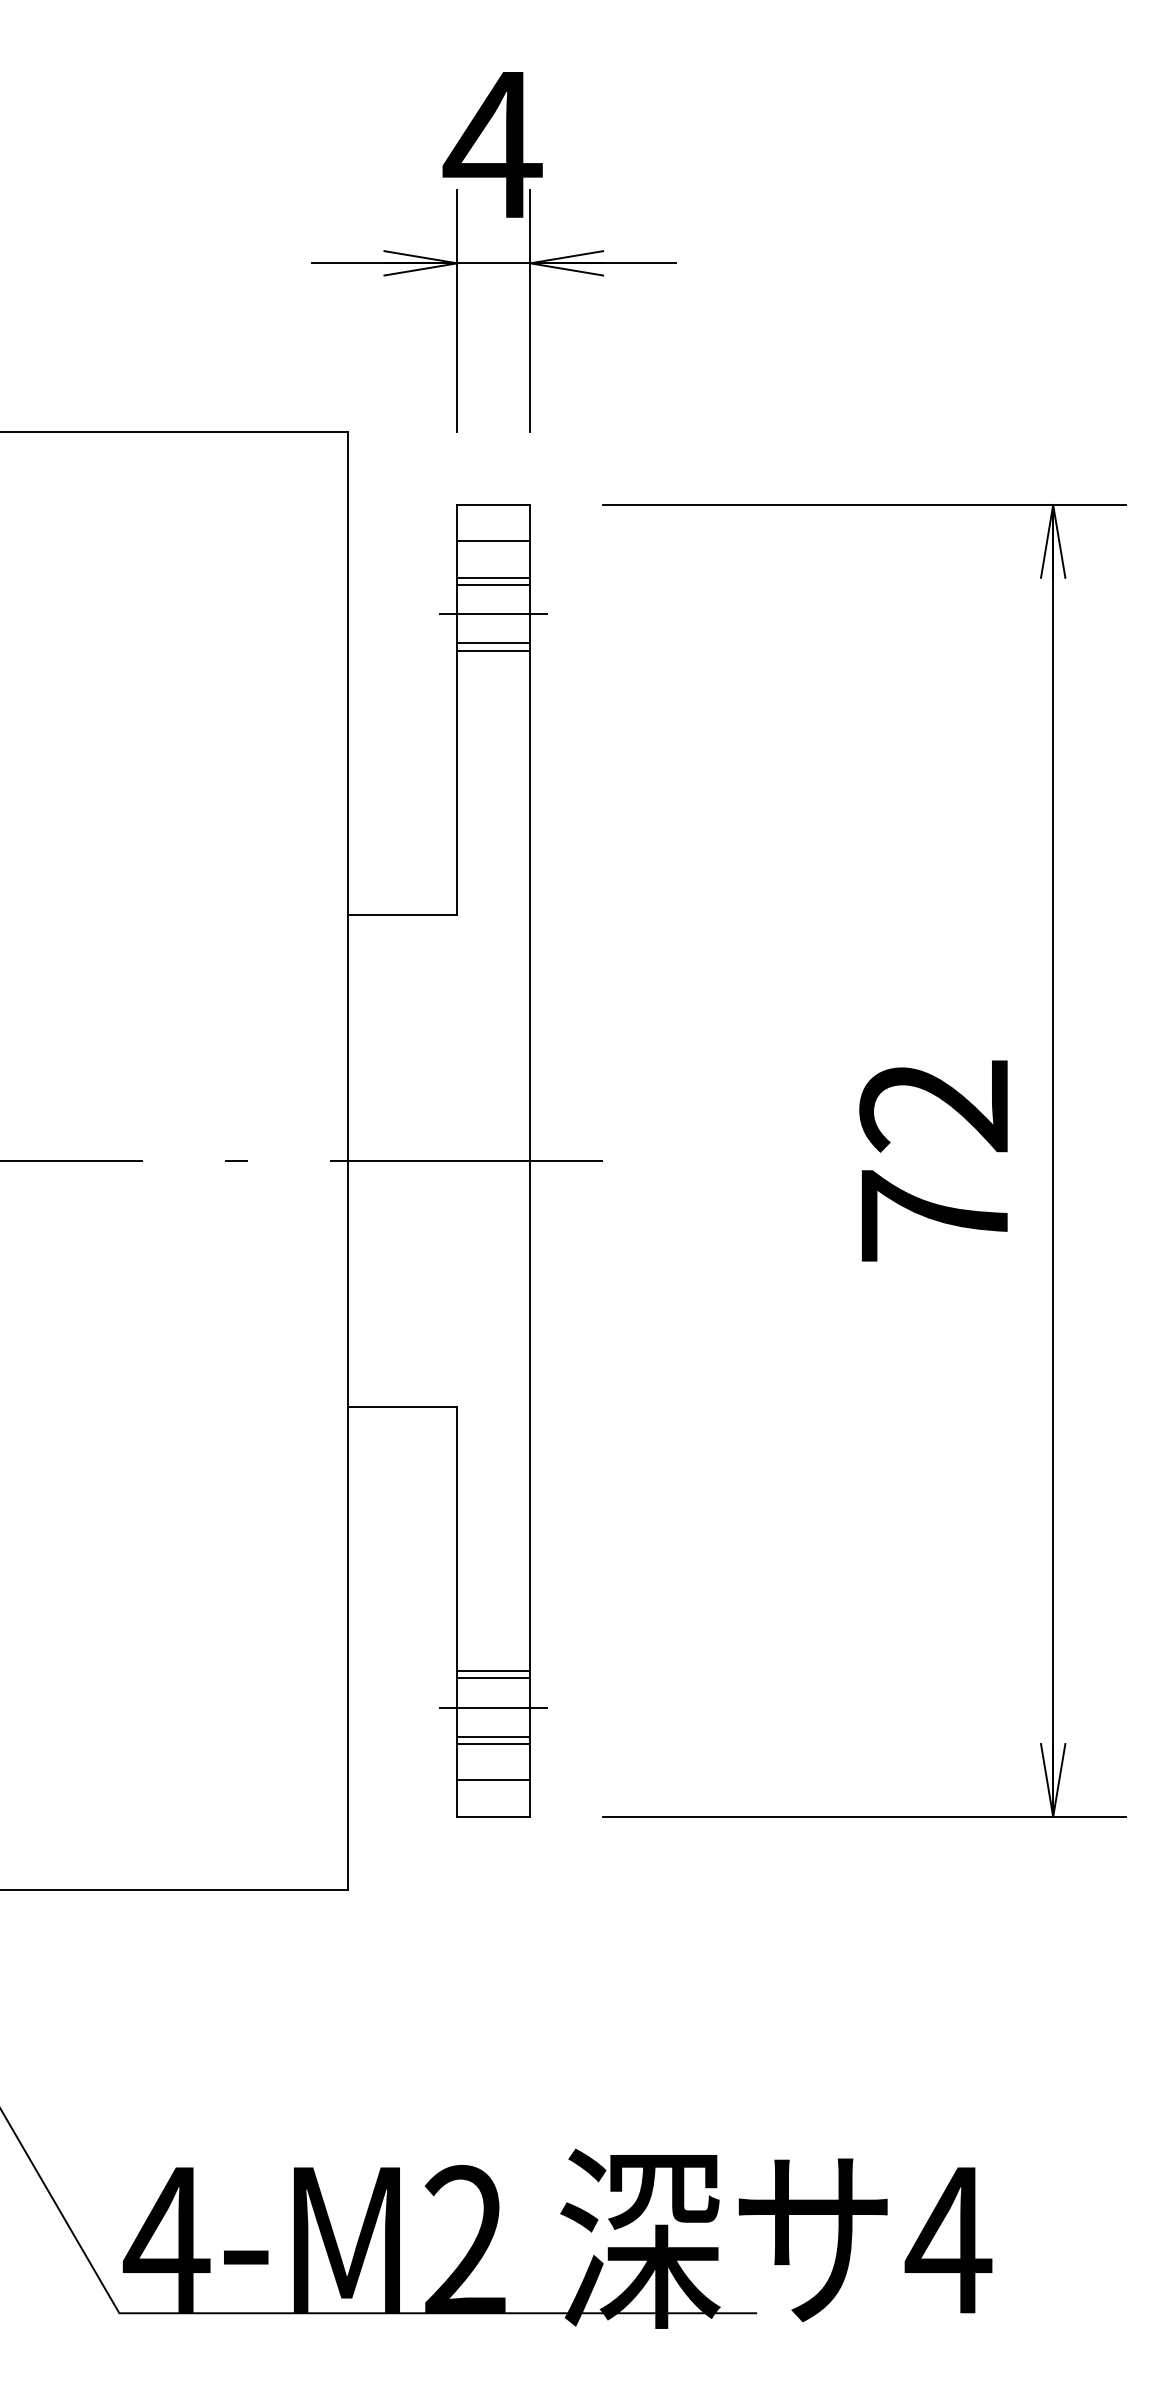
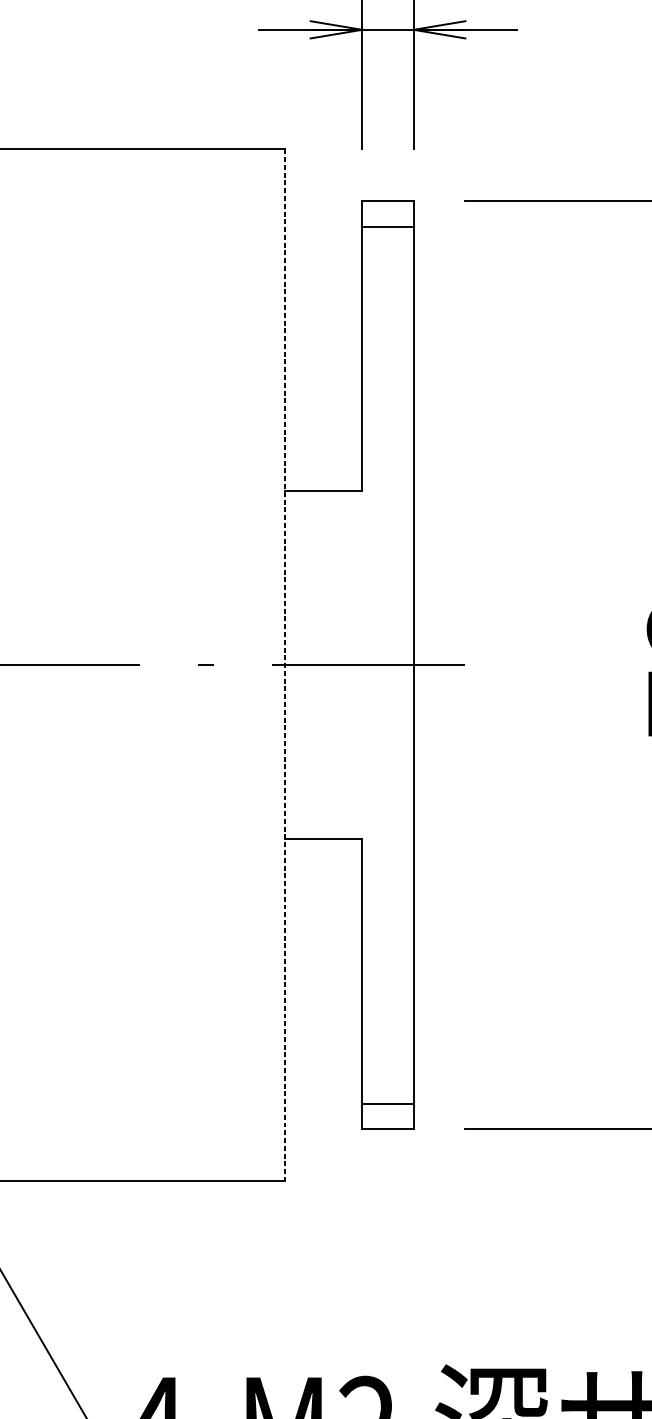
line: (493, 577) -> (387, 252), removed
line: (493, 585) -> (387, 257), removed
line: (493, 614) -> (387, 278), removed
line: (493, 643) -> (387, 298), removed
line: (493, 650) -> (387, 303), removed
line: (347, 1160) -> (284, 664), solid -> dashed
line: (493, 1671) -> (387, 1026), removed
line: (493, 1678) -> (387, 1031), removed
line: (493, 1707) -> (387, 1052), removed
line: (493, 1736) -> (387, 1072), removed
line: (493, 1744) -> (387, 1078), removed

